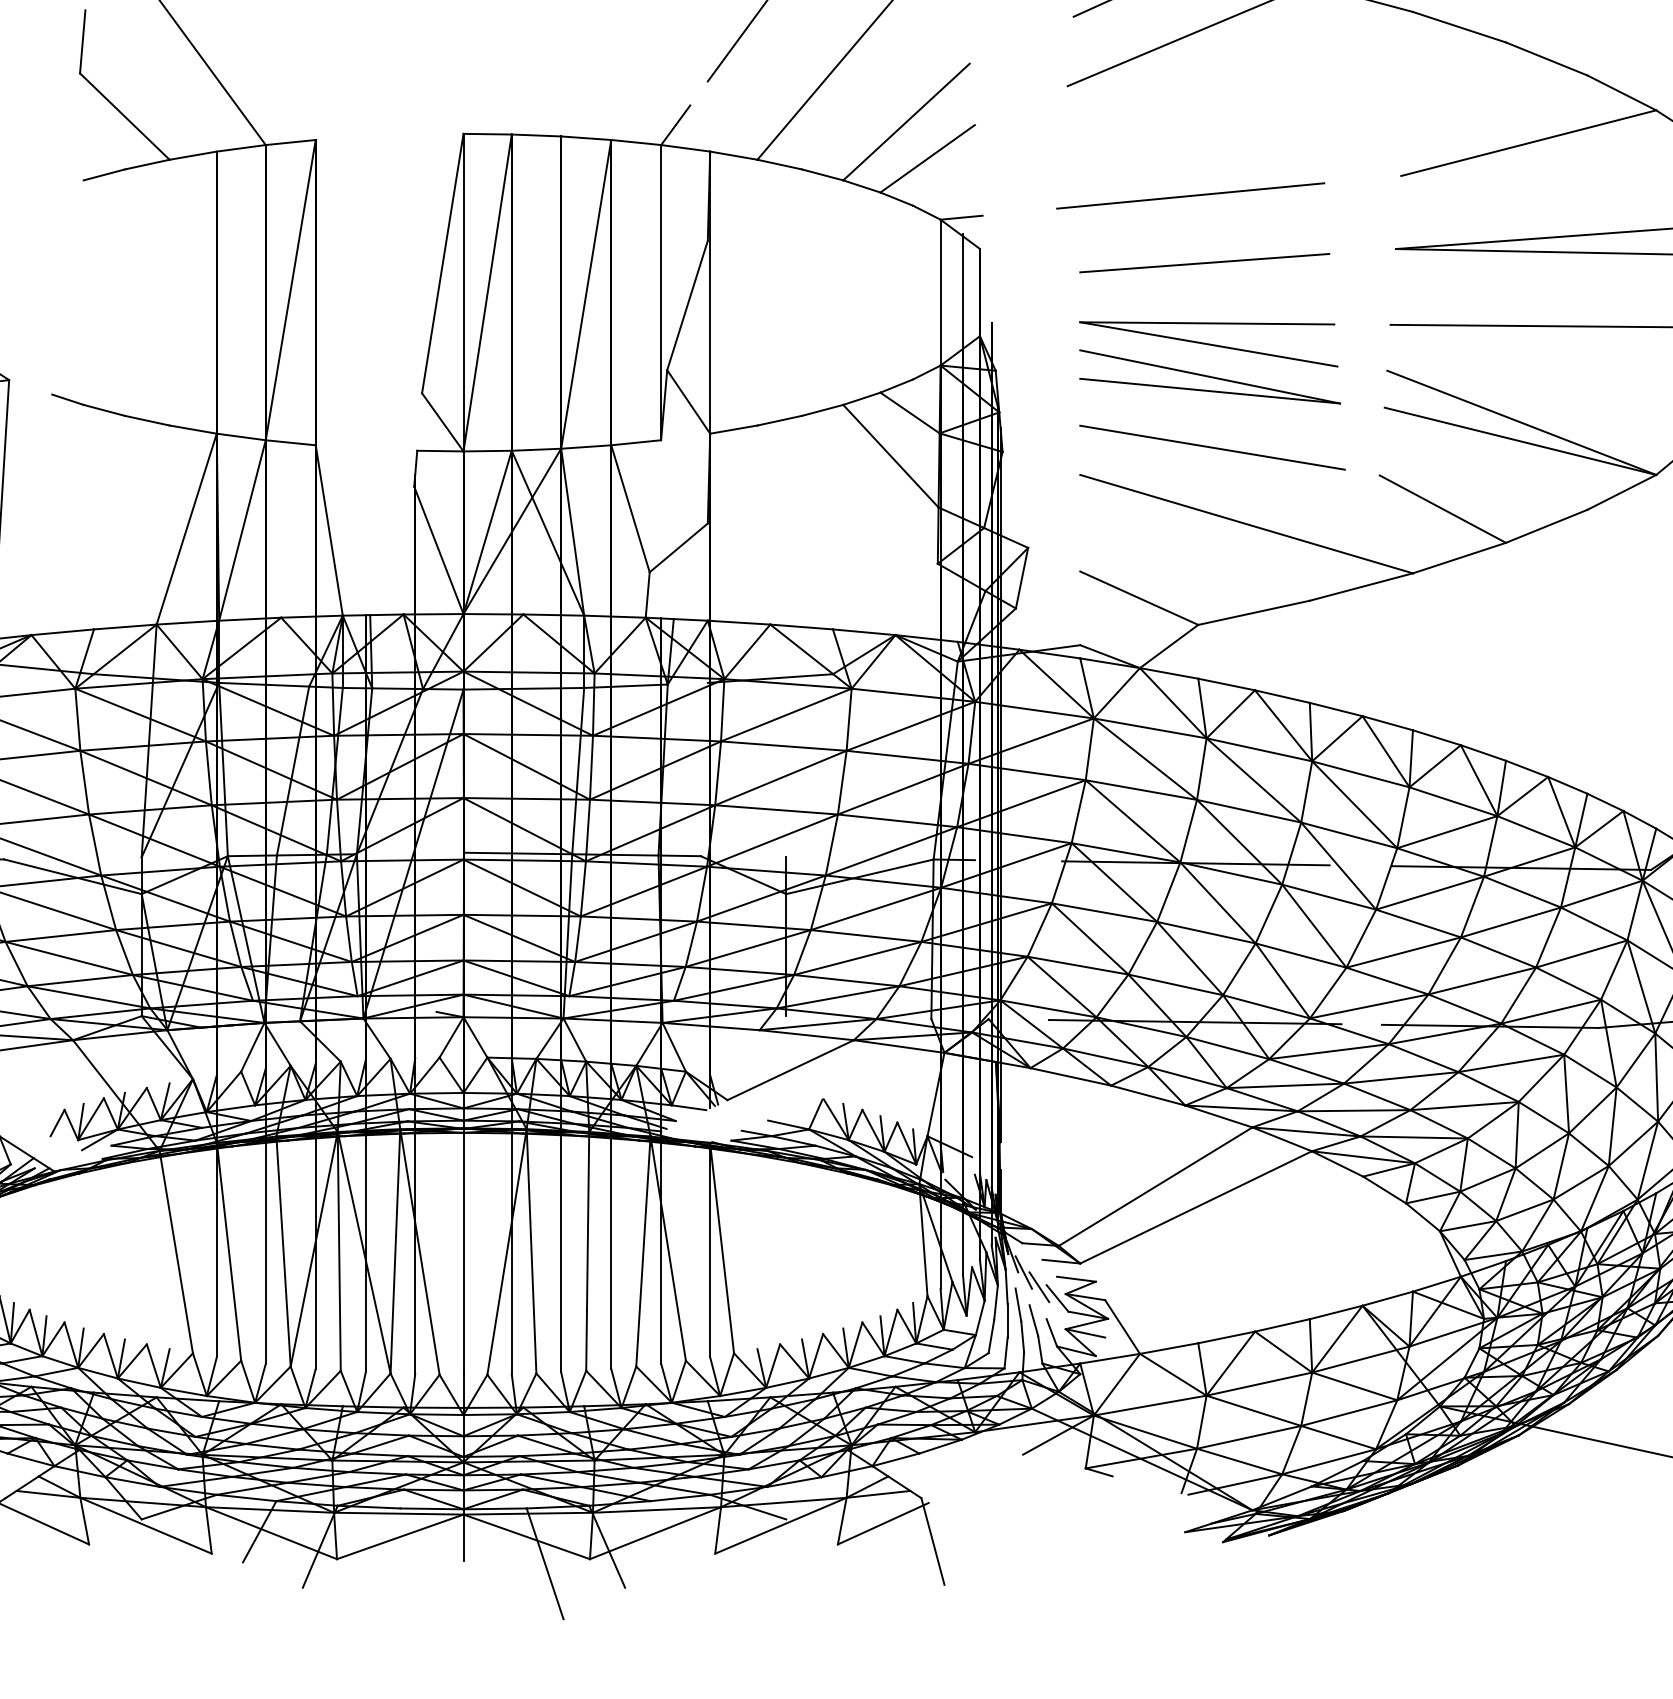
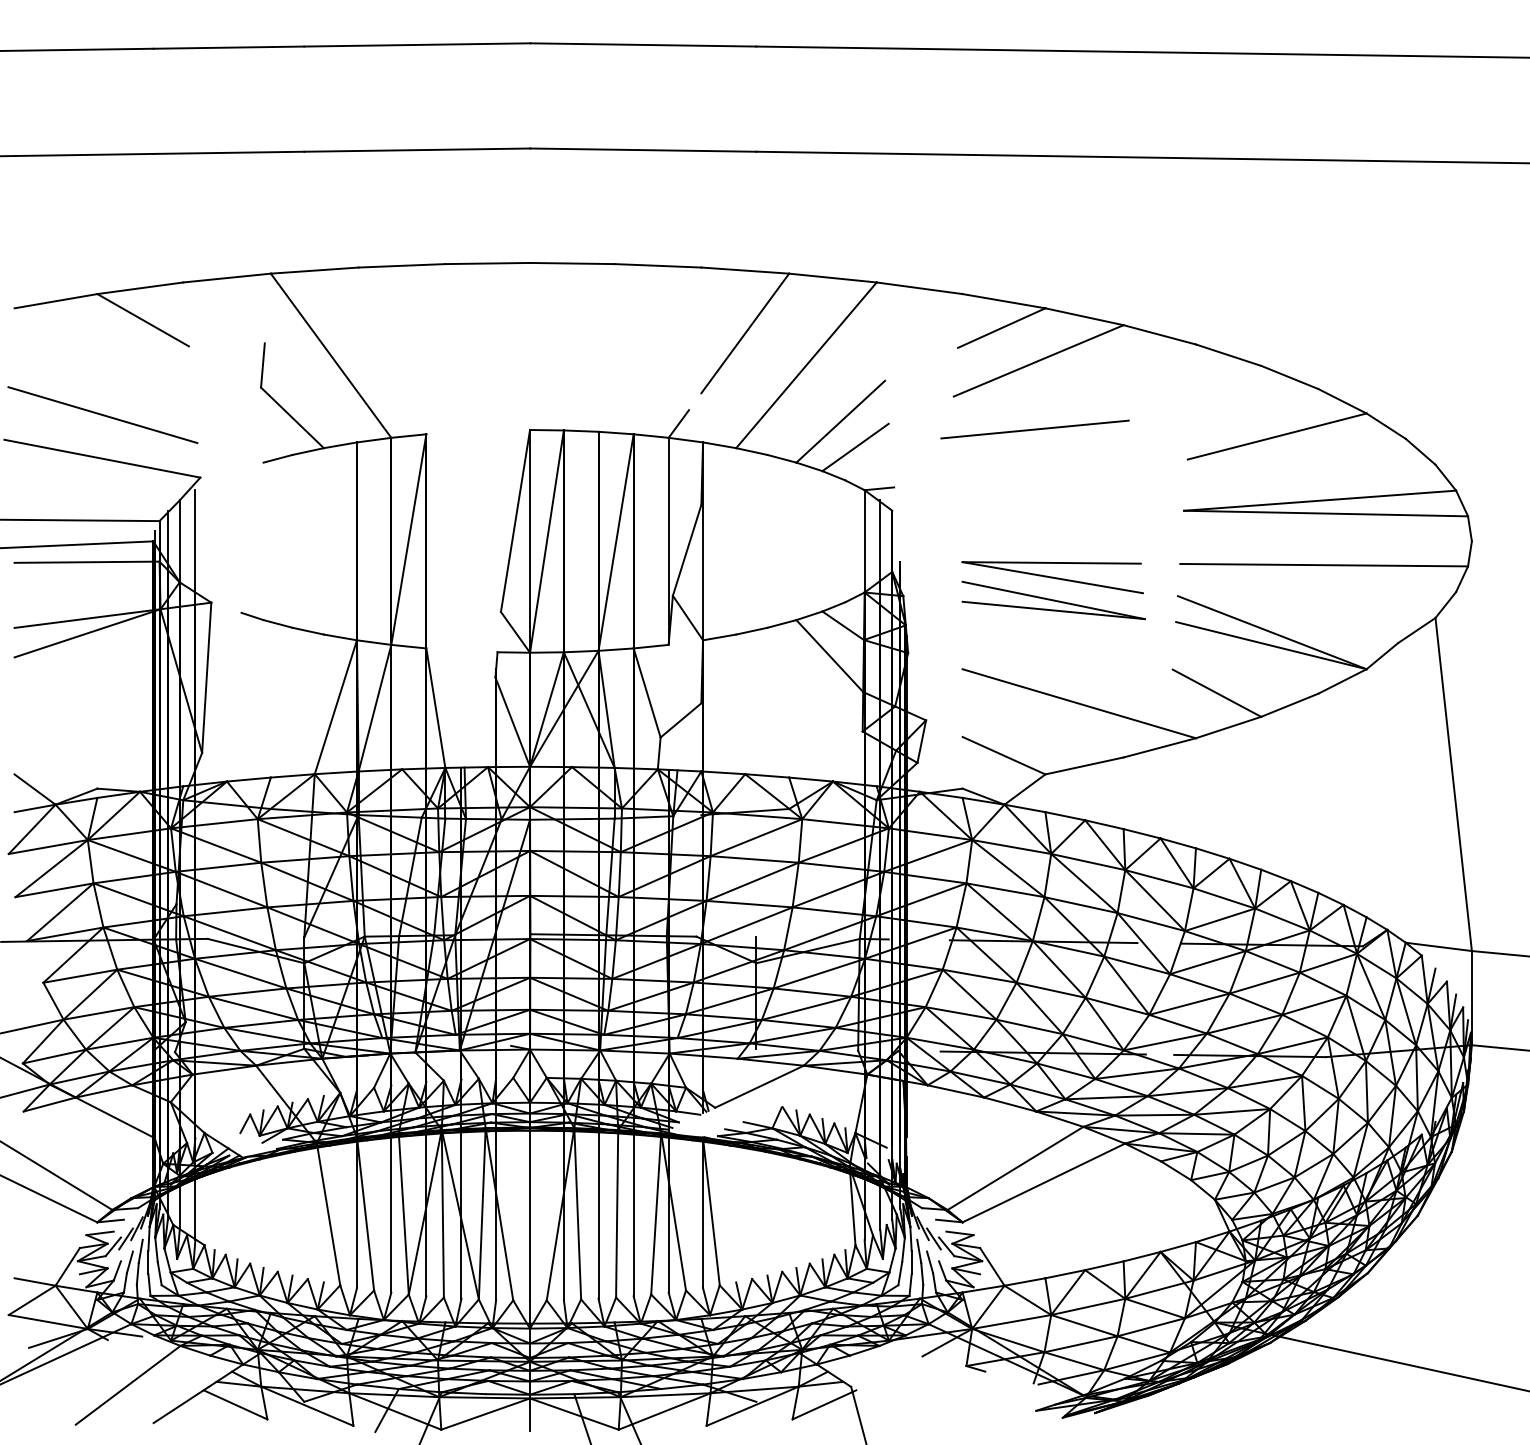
line: (1189, 195) -> (1034, 429), moved
line: (1204, 262) -> (1049, 520), removed
line: (1212, 446) -> (1055, 649), removed

